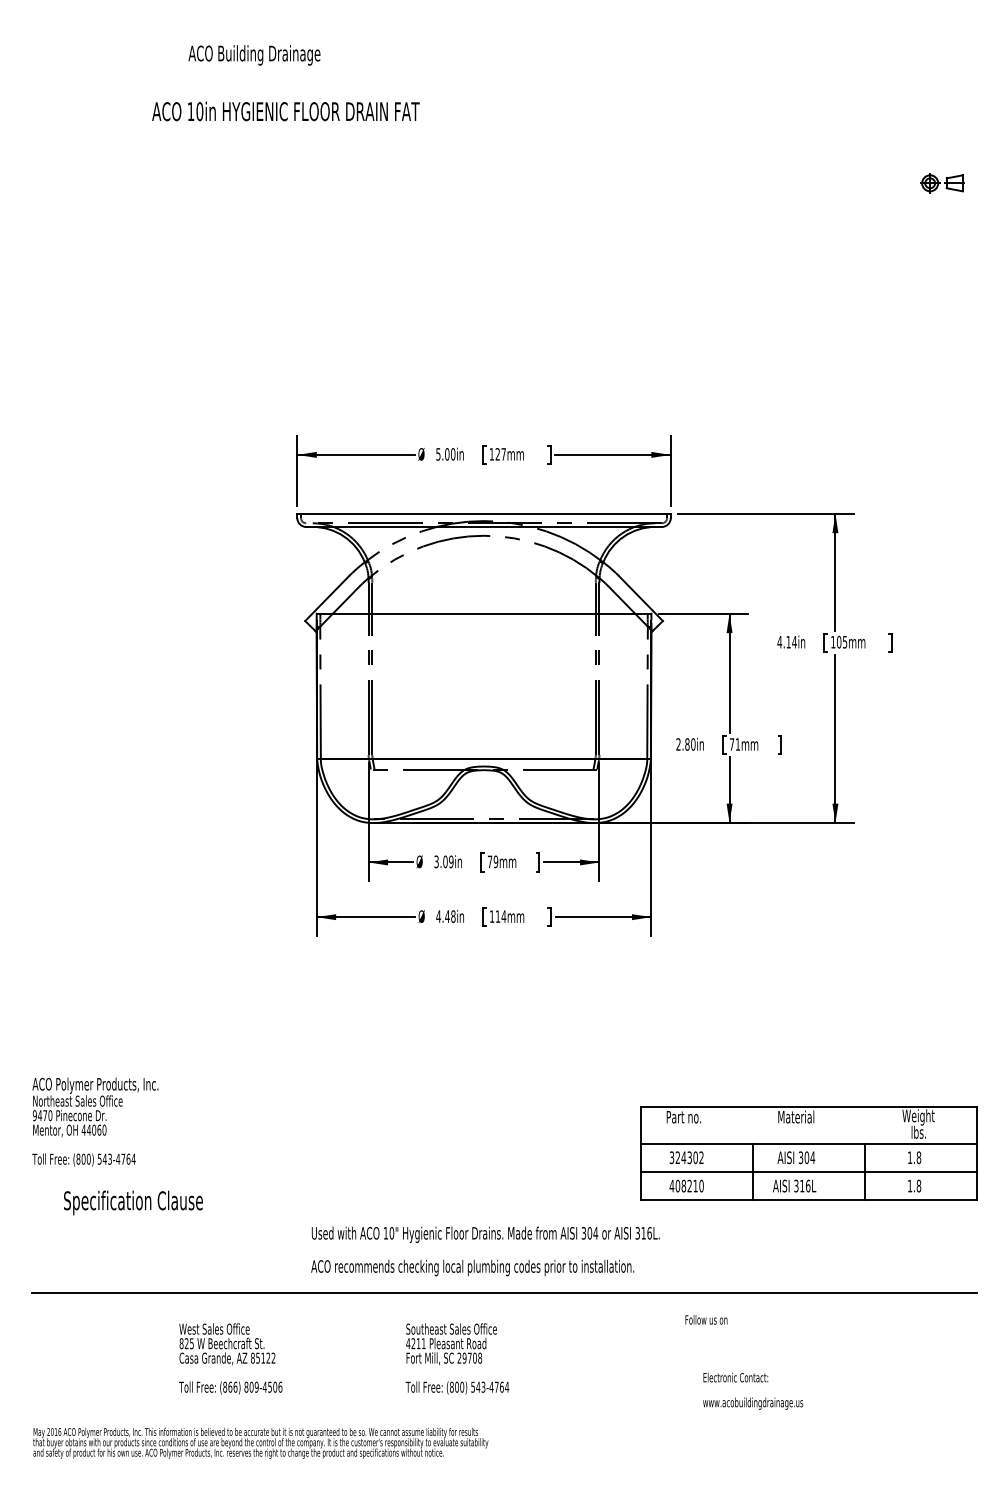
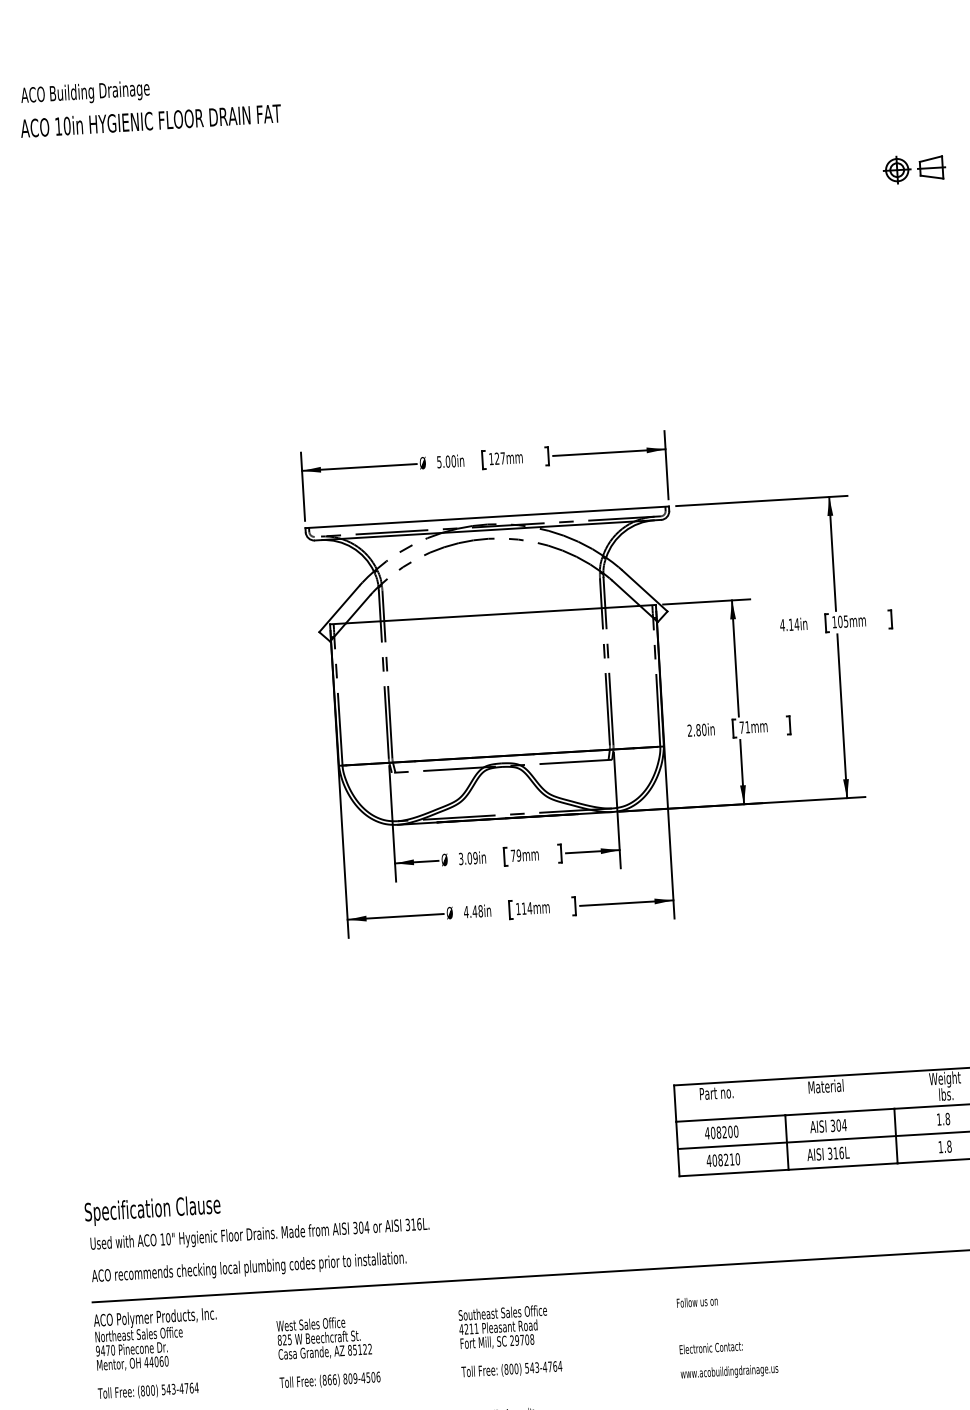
text: (254, 55) -> (85, 93), moved
text: (285, 111) -> (150, 120), moved
part: (942, 183) -> (914, 169), size x1.43
text: (95, 1121) -> (157, 1353), moved
text: (686, 1157) -> (721, 1132), 324302 -> 408200
text: (133, 1202) -> (152, 1210), moved
text: (485, 1251) -> (260, 1251), moved
text: (706, 1319) -> (697, 1301), moved
text: (230, 1358) -> (328, 1351), moved
text: (753, 1390) -> (729, 1359), moved

